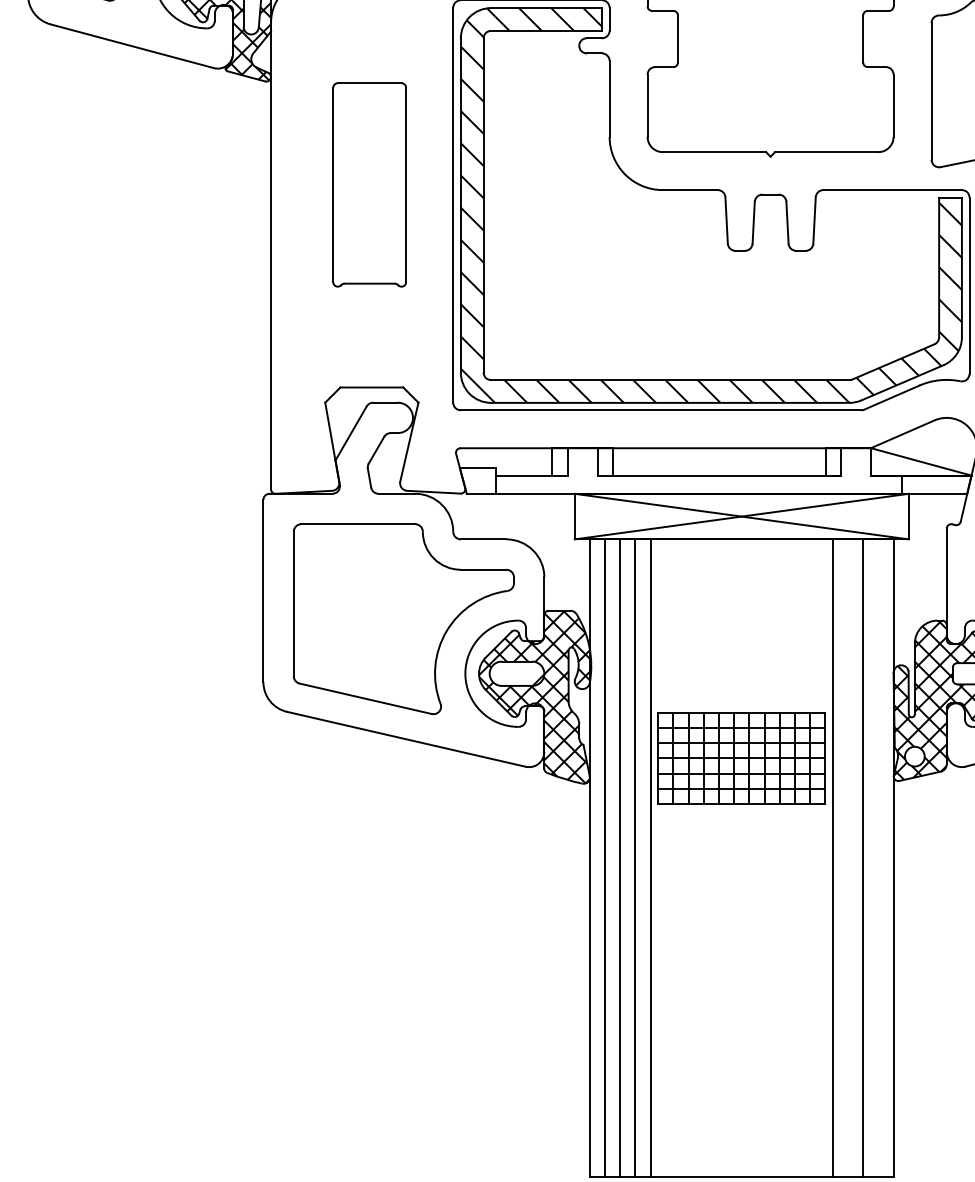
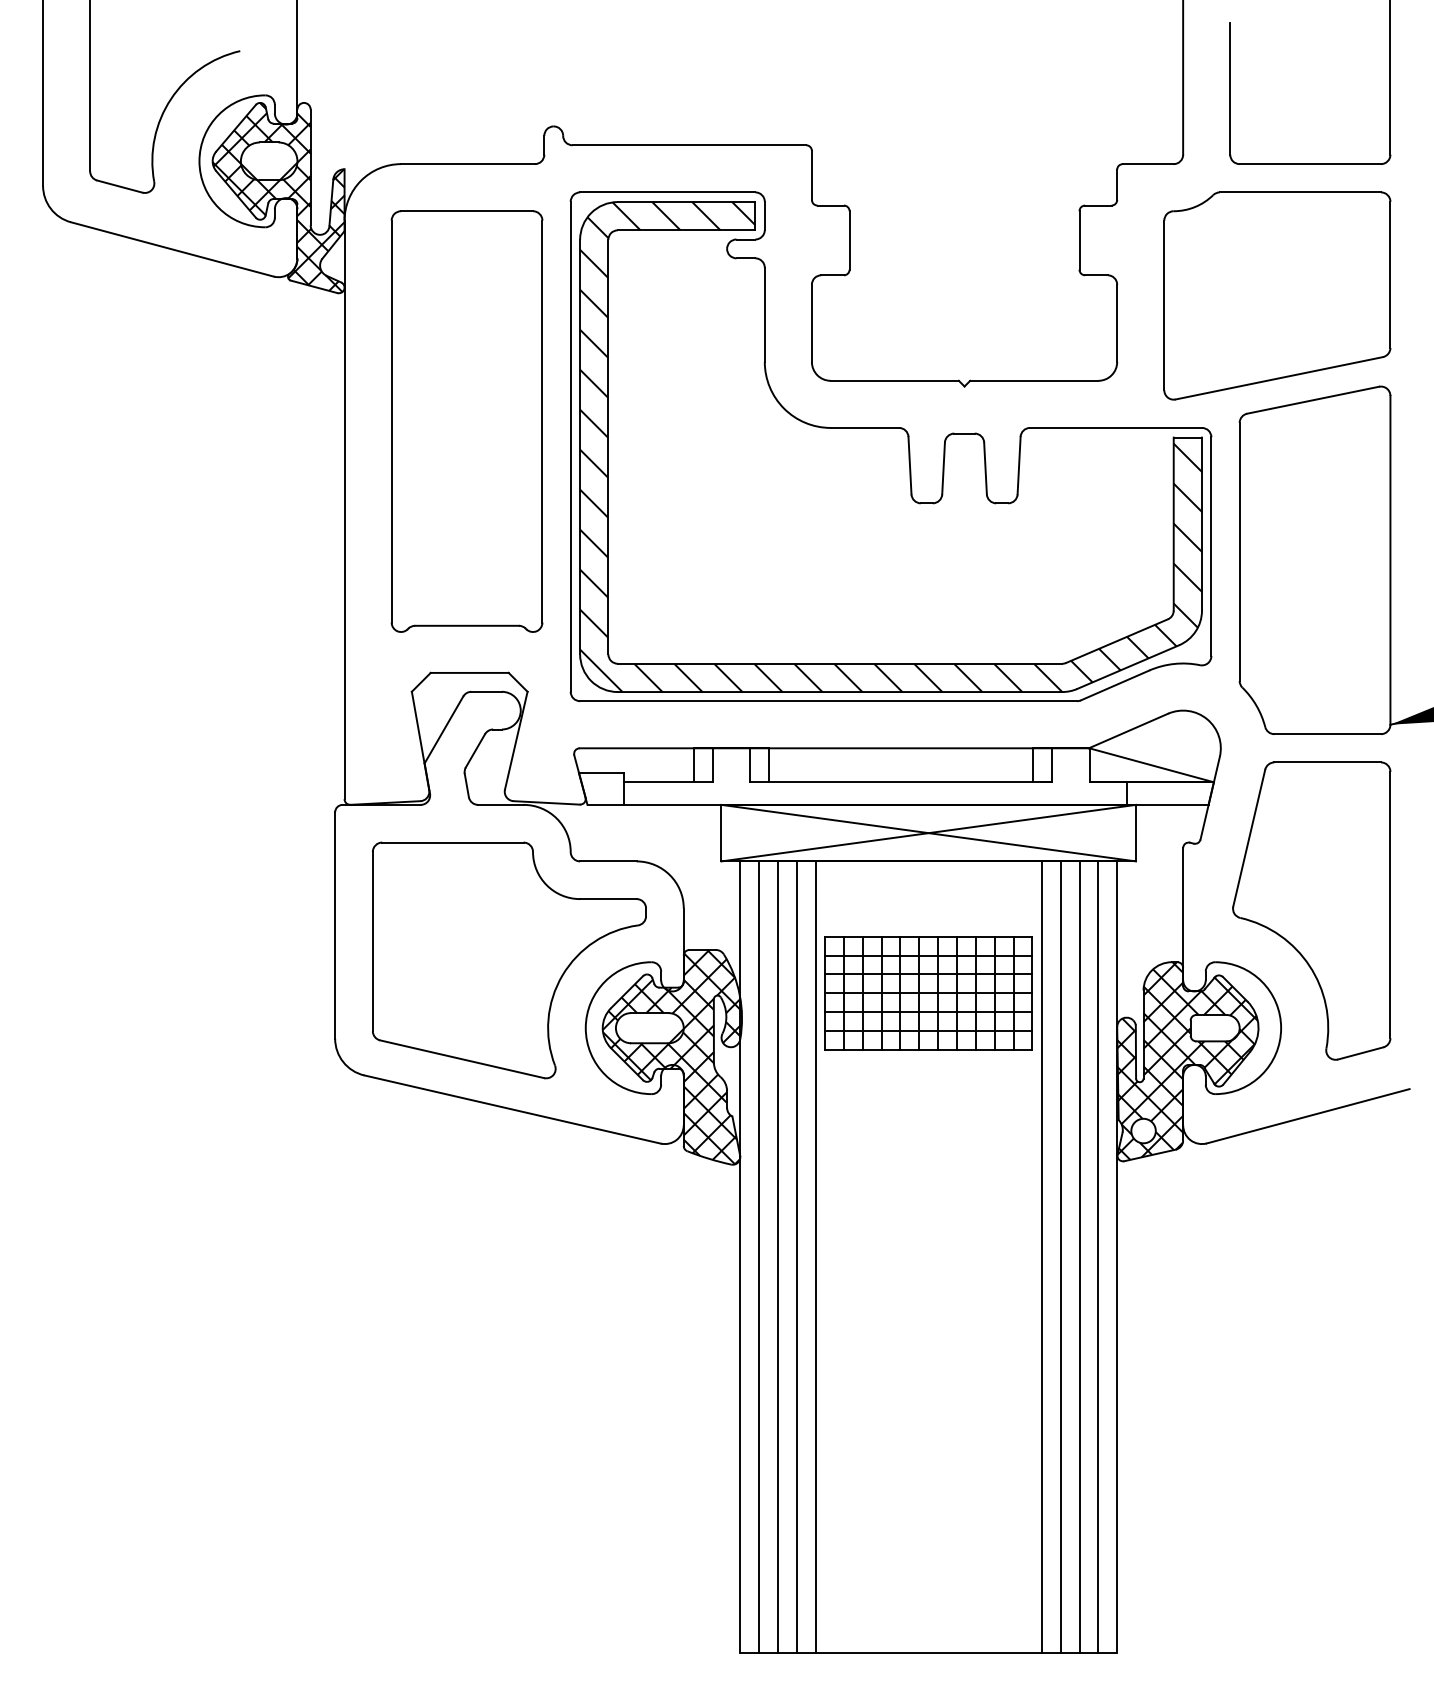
part: (369, 184) -> (466, 421), size x1.67
part: (741, 758) -> (928, 993), moved
line: (847, 857) -> (1060, 1256), added
line: (878, 857) -> (1098, 1256), added

